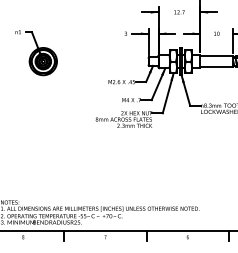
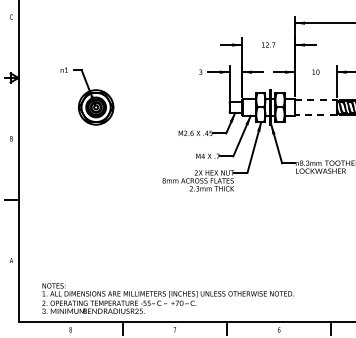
line: (216, 56) -> (315, 100), solid -> dashed
line: (216, 67) -> (315, 114), solid -> dashed

